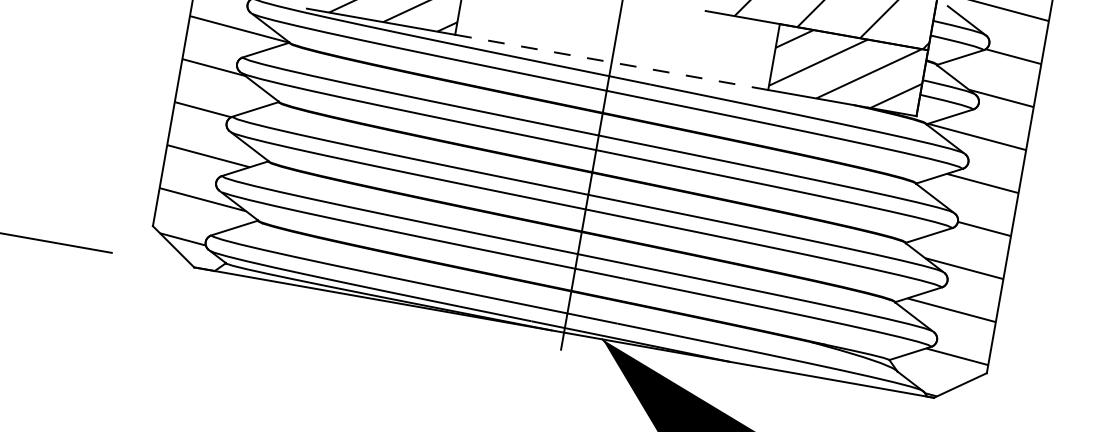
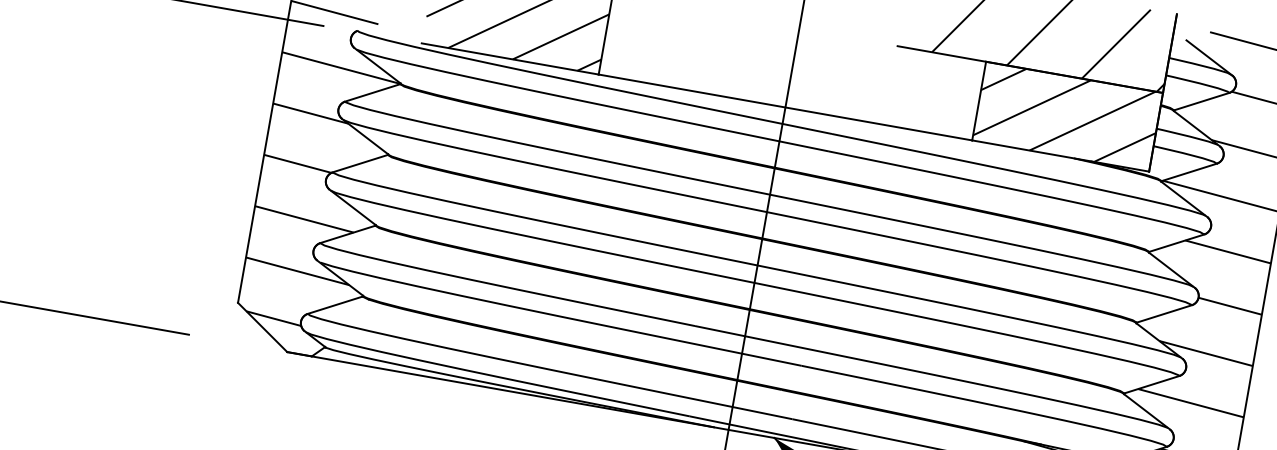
line: (611, 62) -> (785, 107), dashed -> solid

